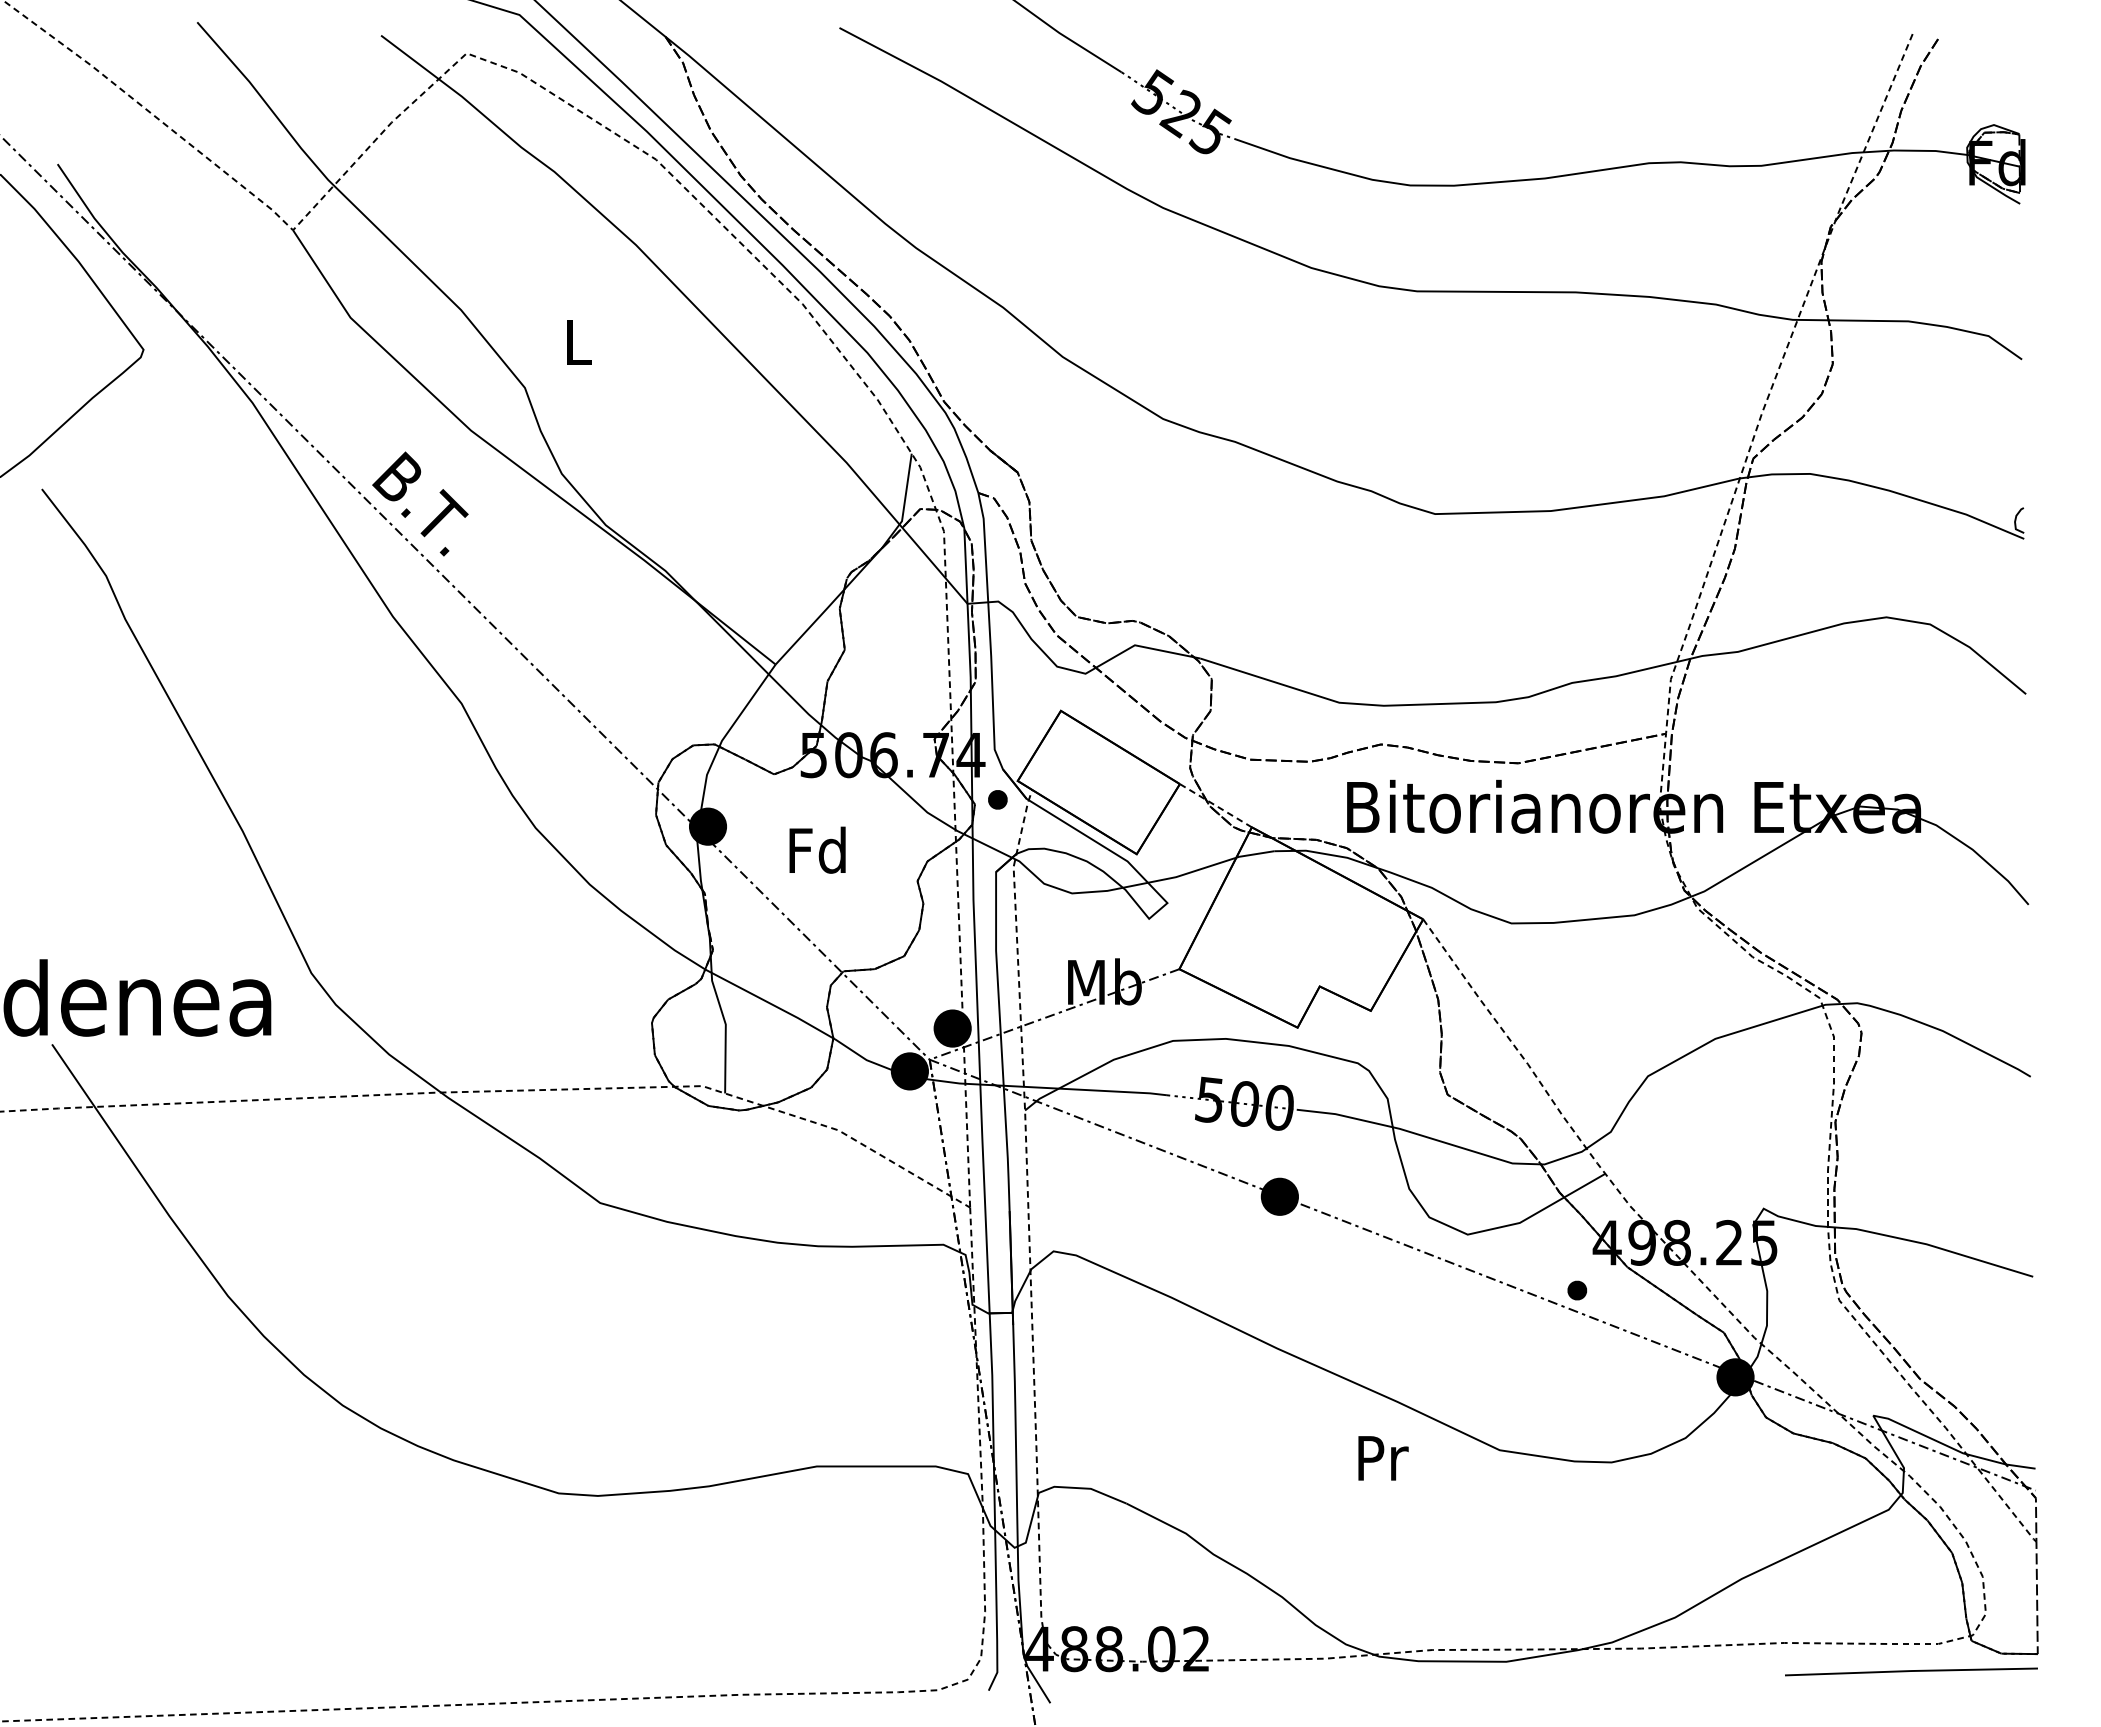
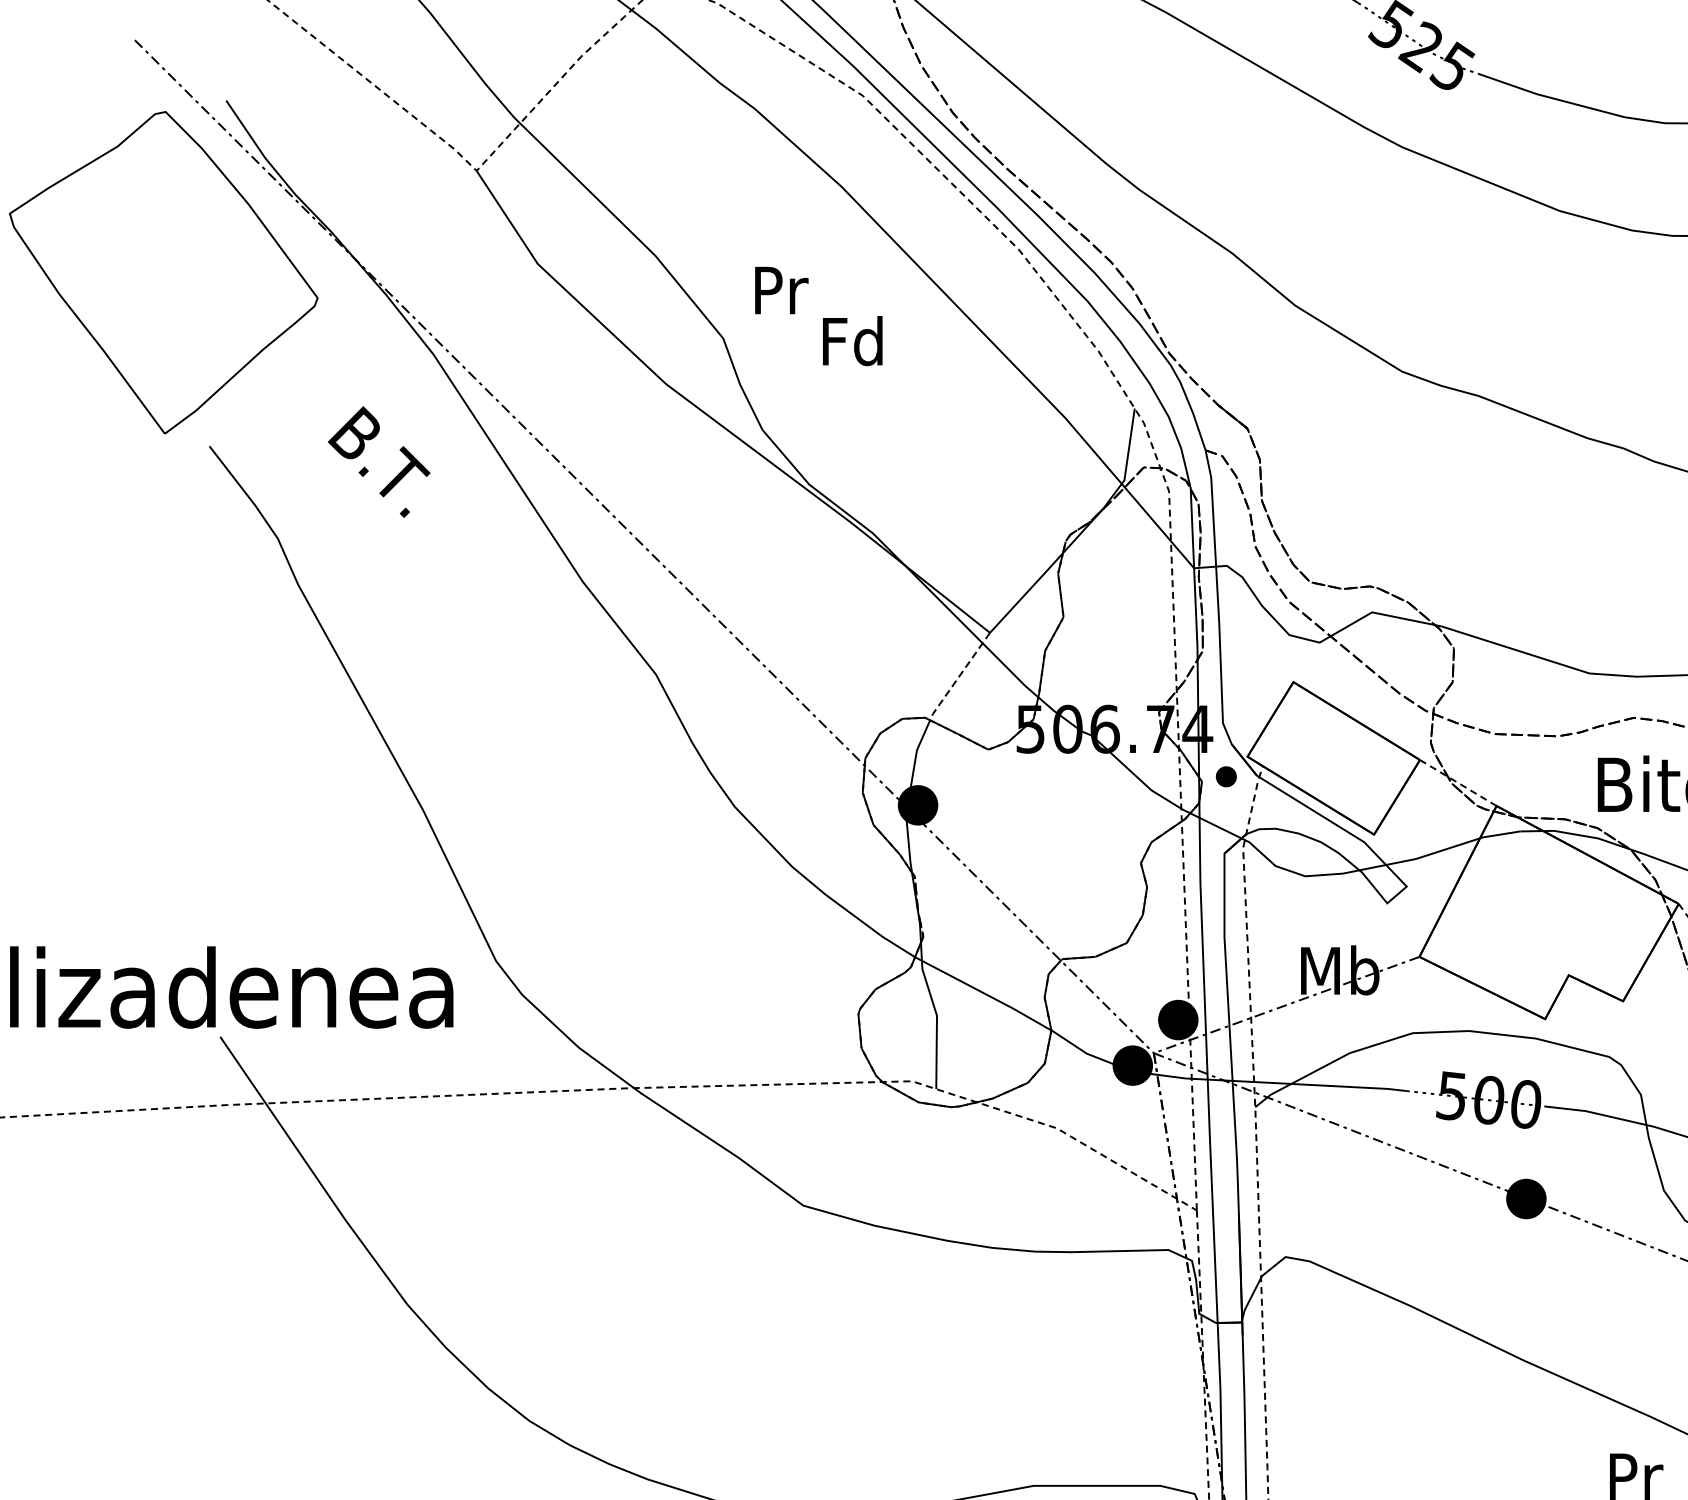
text: (579, 342) -> (781, 290), L -> Pr
text: (420, 503) -> (379, 461), moved
line: (746, 705) -> (958, 676), solid -> dashed
text: (817, 849) -> (852, 340), moved

